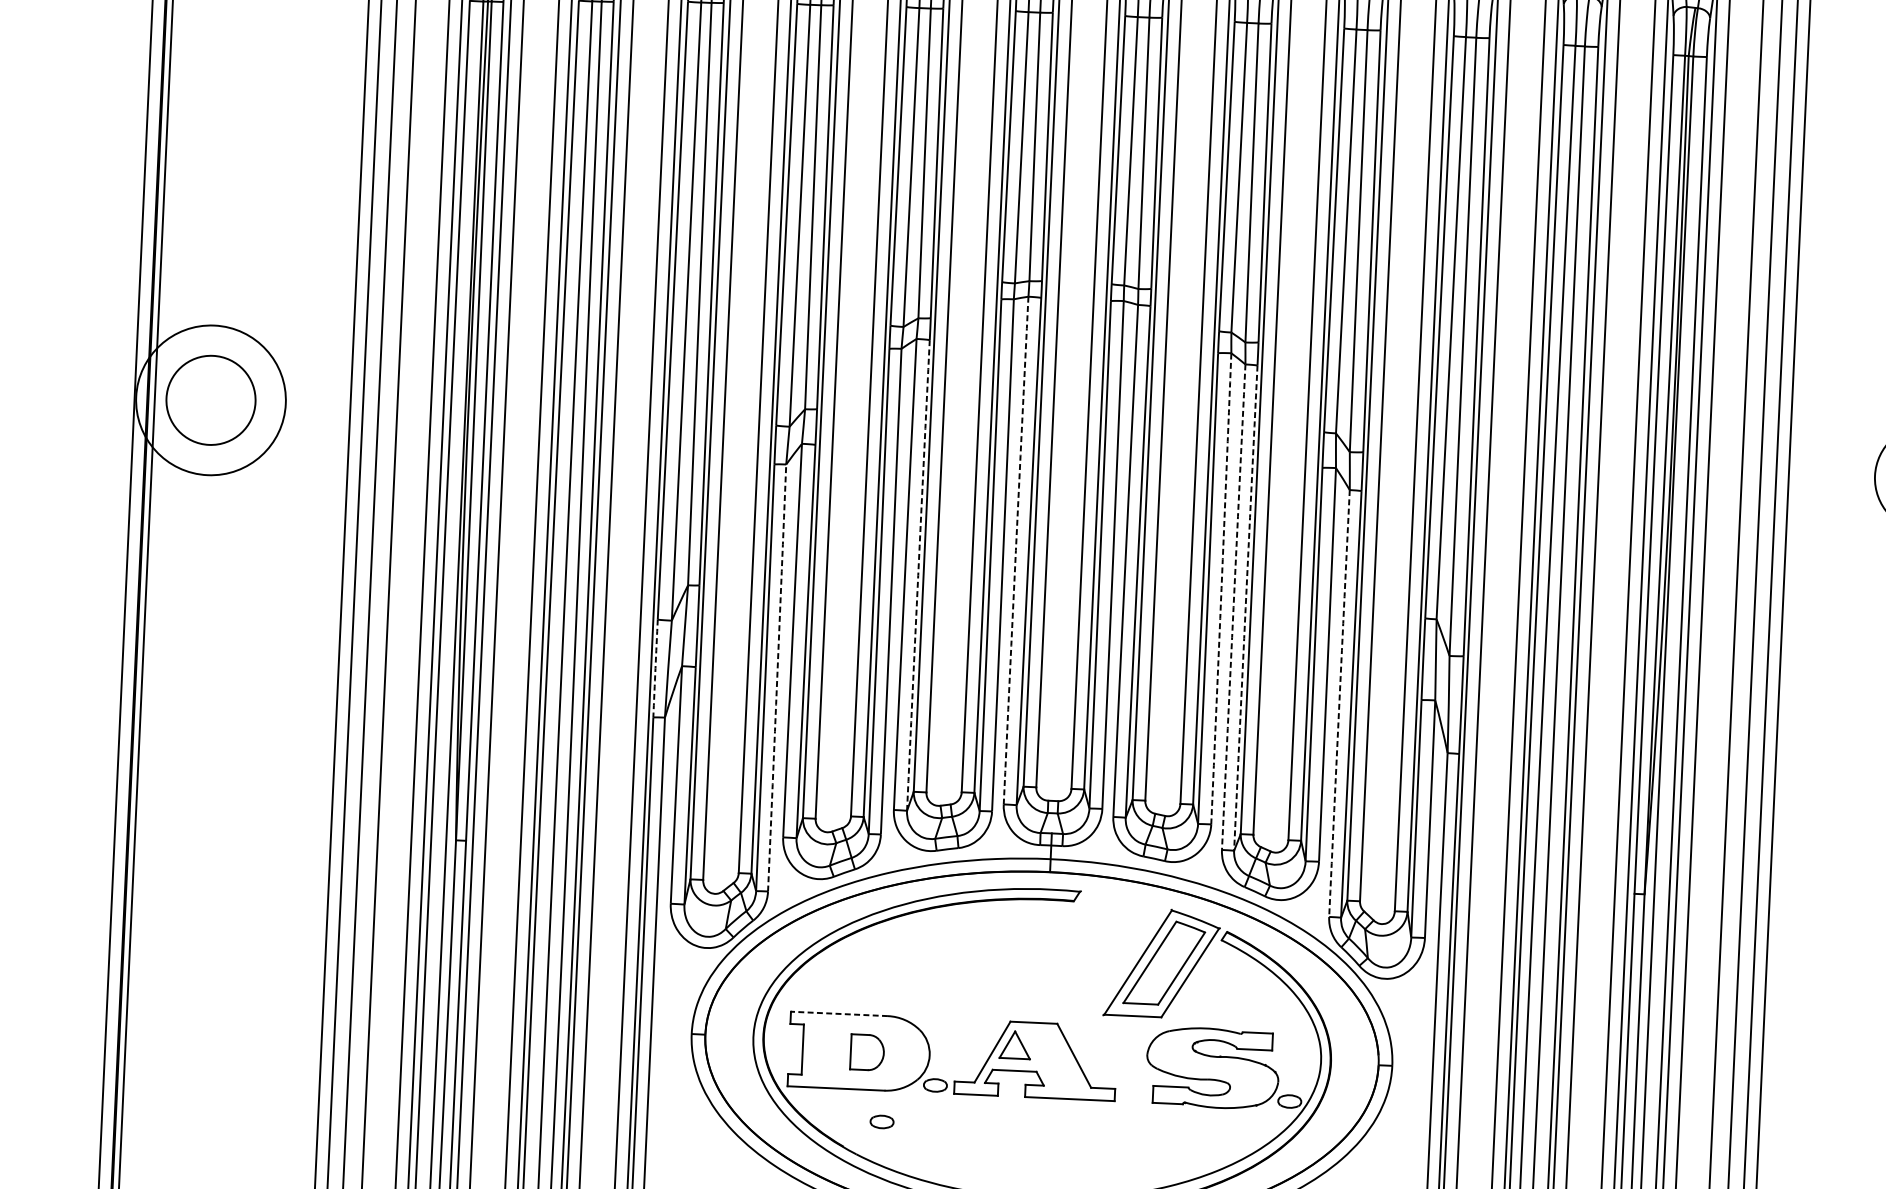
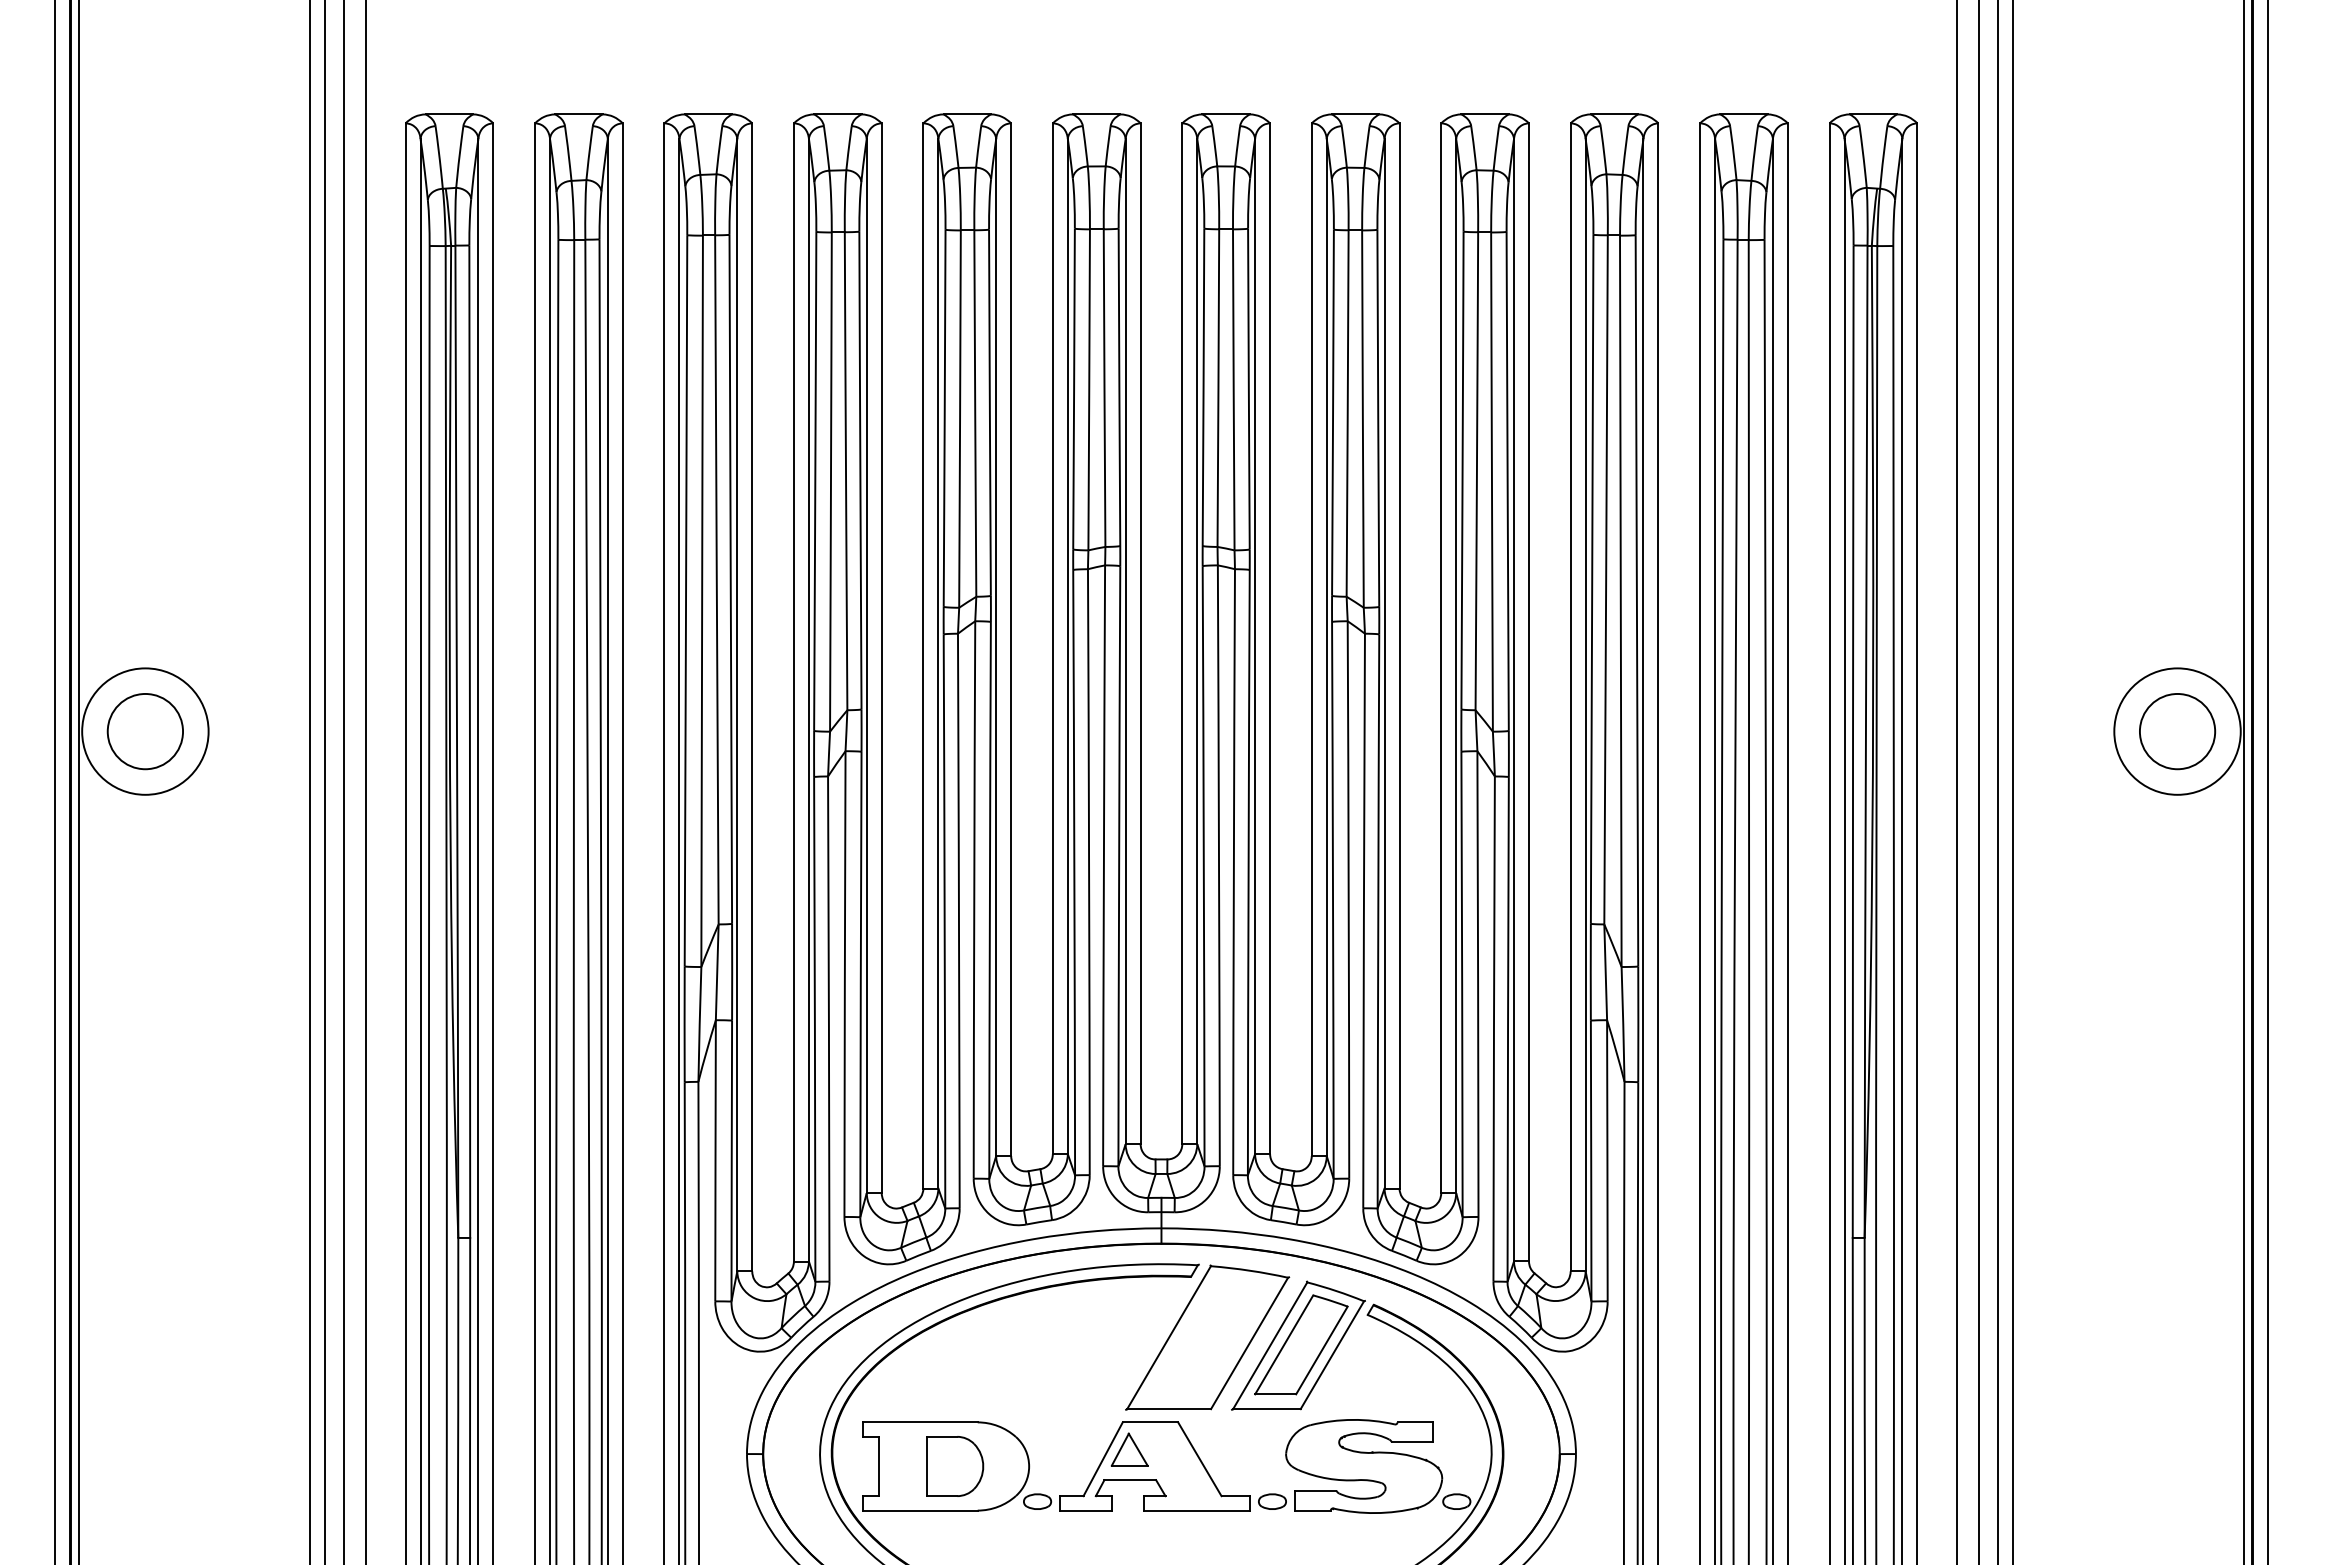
circle: (211, 400) -> (145, 731), size x0.71
circle: (211, 400) -> (145, 731), size x0.71
arc: (1015, 550) -> (1103, 865), dashed -> solid
arc: (917, 575) -> (989, 900), dashed -> solid
arc: (1221, 588) -> (1348, 899), dashed -> solid
arc: (1233, 607) -> (1363, 921), dashed -> solid
arc: (1245, 608) -> (1378, 921), dashed -> solid
arc: (655, 668) -> (684, 1024), dashed -> solid
arc: (776, 678) -> (828, 1029), dashed -> solid
arc: (1339, 703) -> (1494, 1029), dashed -> solid
part: (1085, 953) -> (1207, 1337), added
line: (838, 1013) -> (919, 1422), dashed -> solid
part: (867, 1052) -> (955, 1466), size x1.43
part: (882, 1121) -> (1272, 1501), moved

